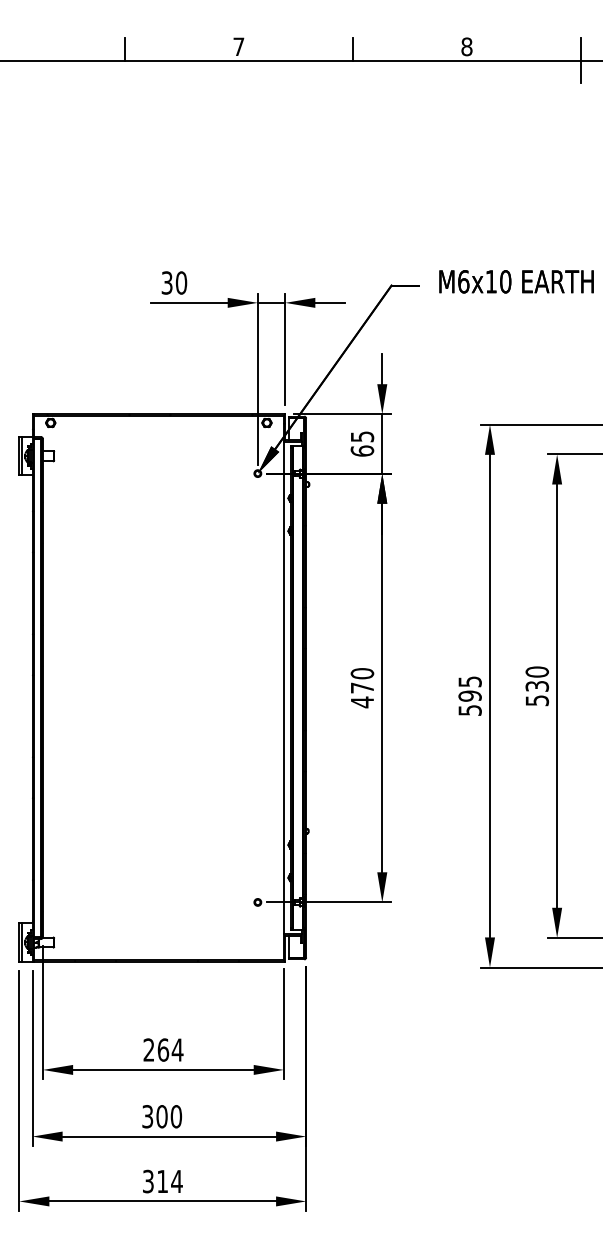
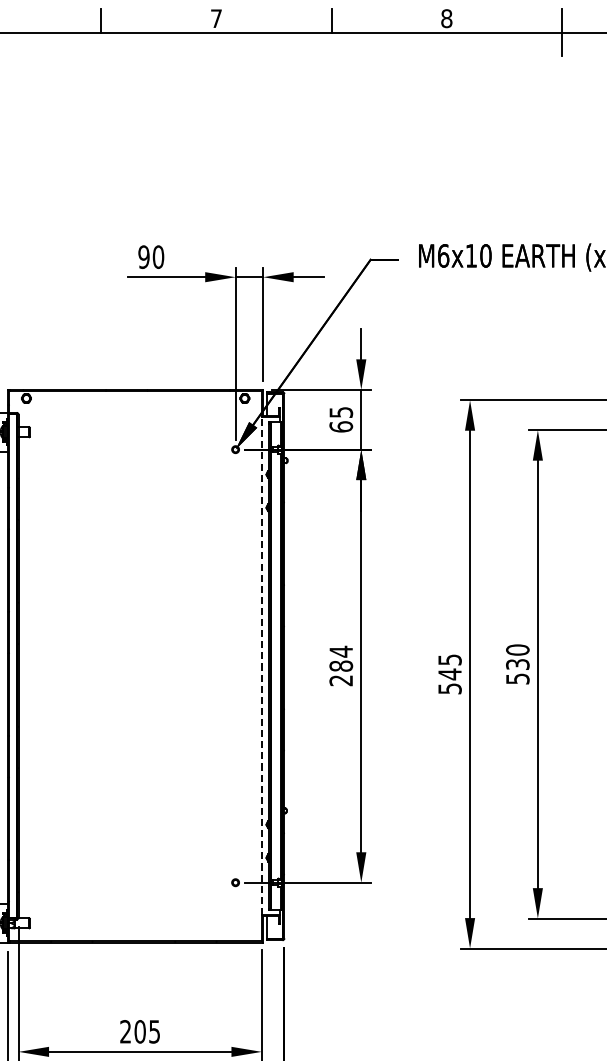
text: (166, 282) -> (143, 256), 30 -> 90
line: (283, 687) -> (261, 665), solid -> dashed
text: (362, 687) -> (341, 665), 470 -> 284
text: (469, 696) -> (449, 674), 595 -> 545
text: (170, 1049) -> (147, 1031), 264 -> 205

